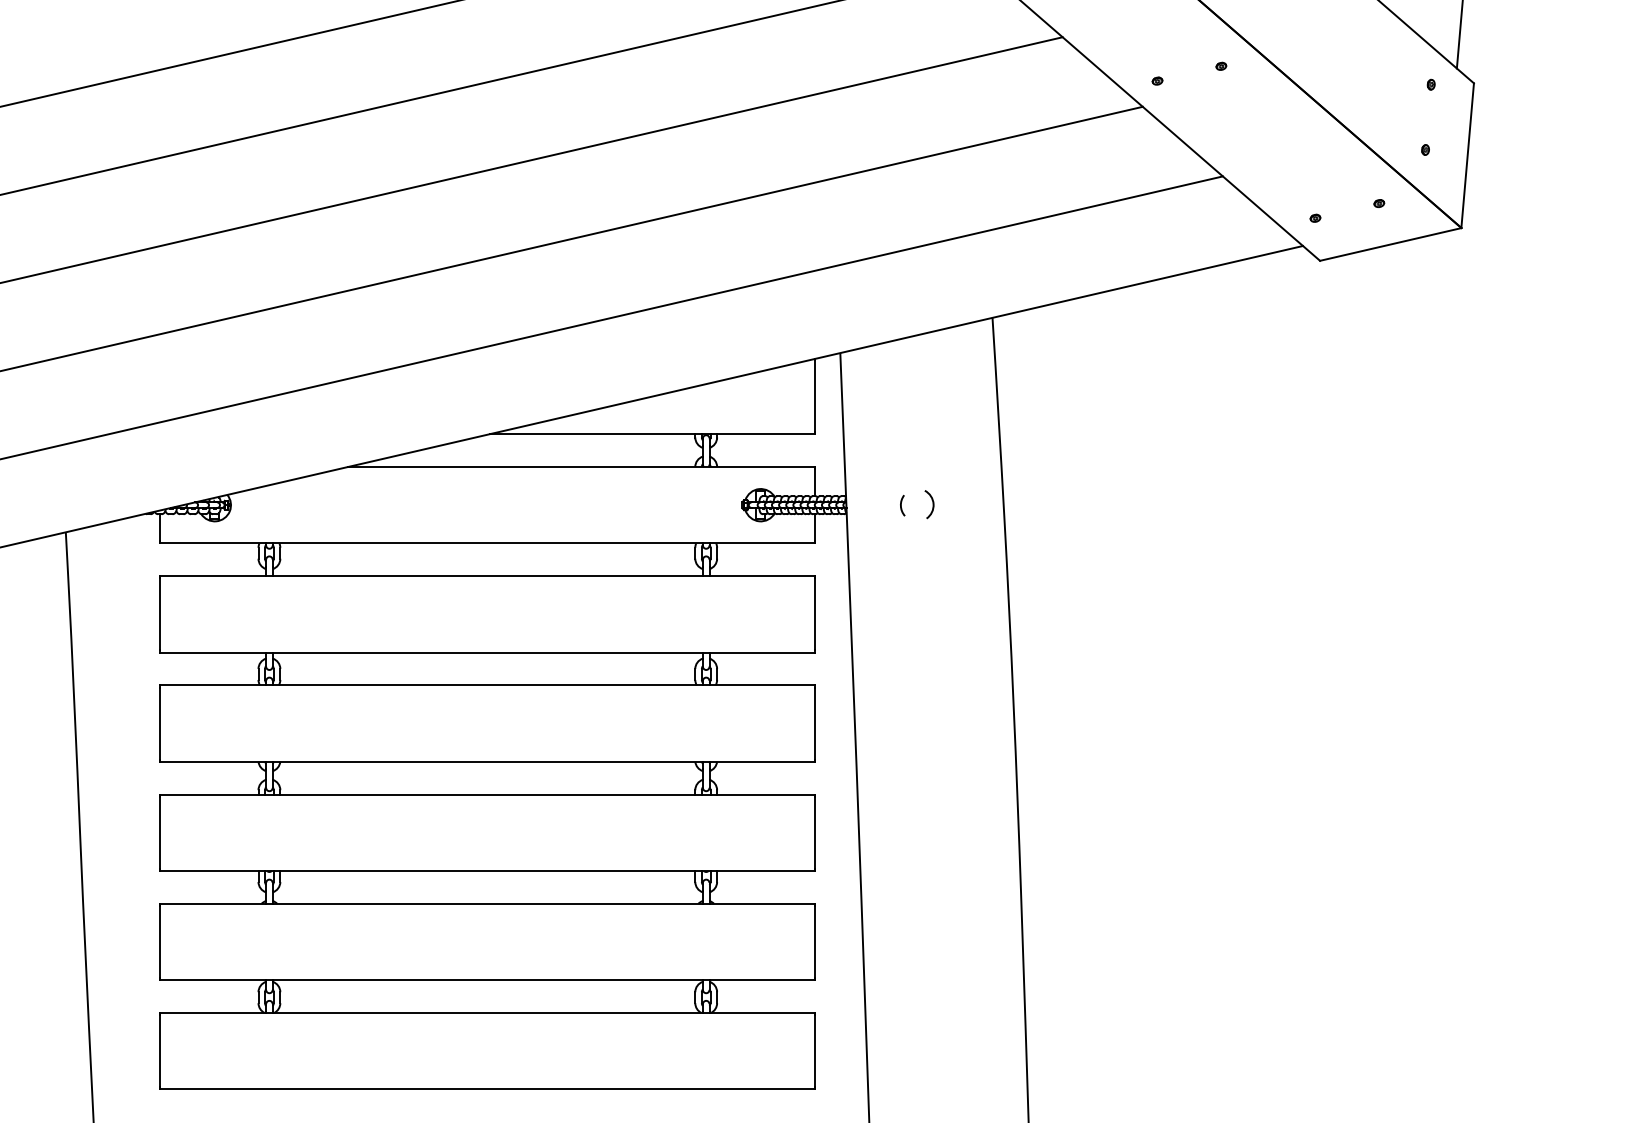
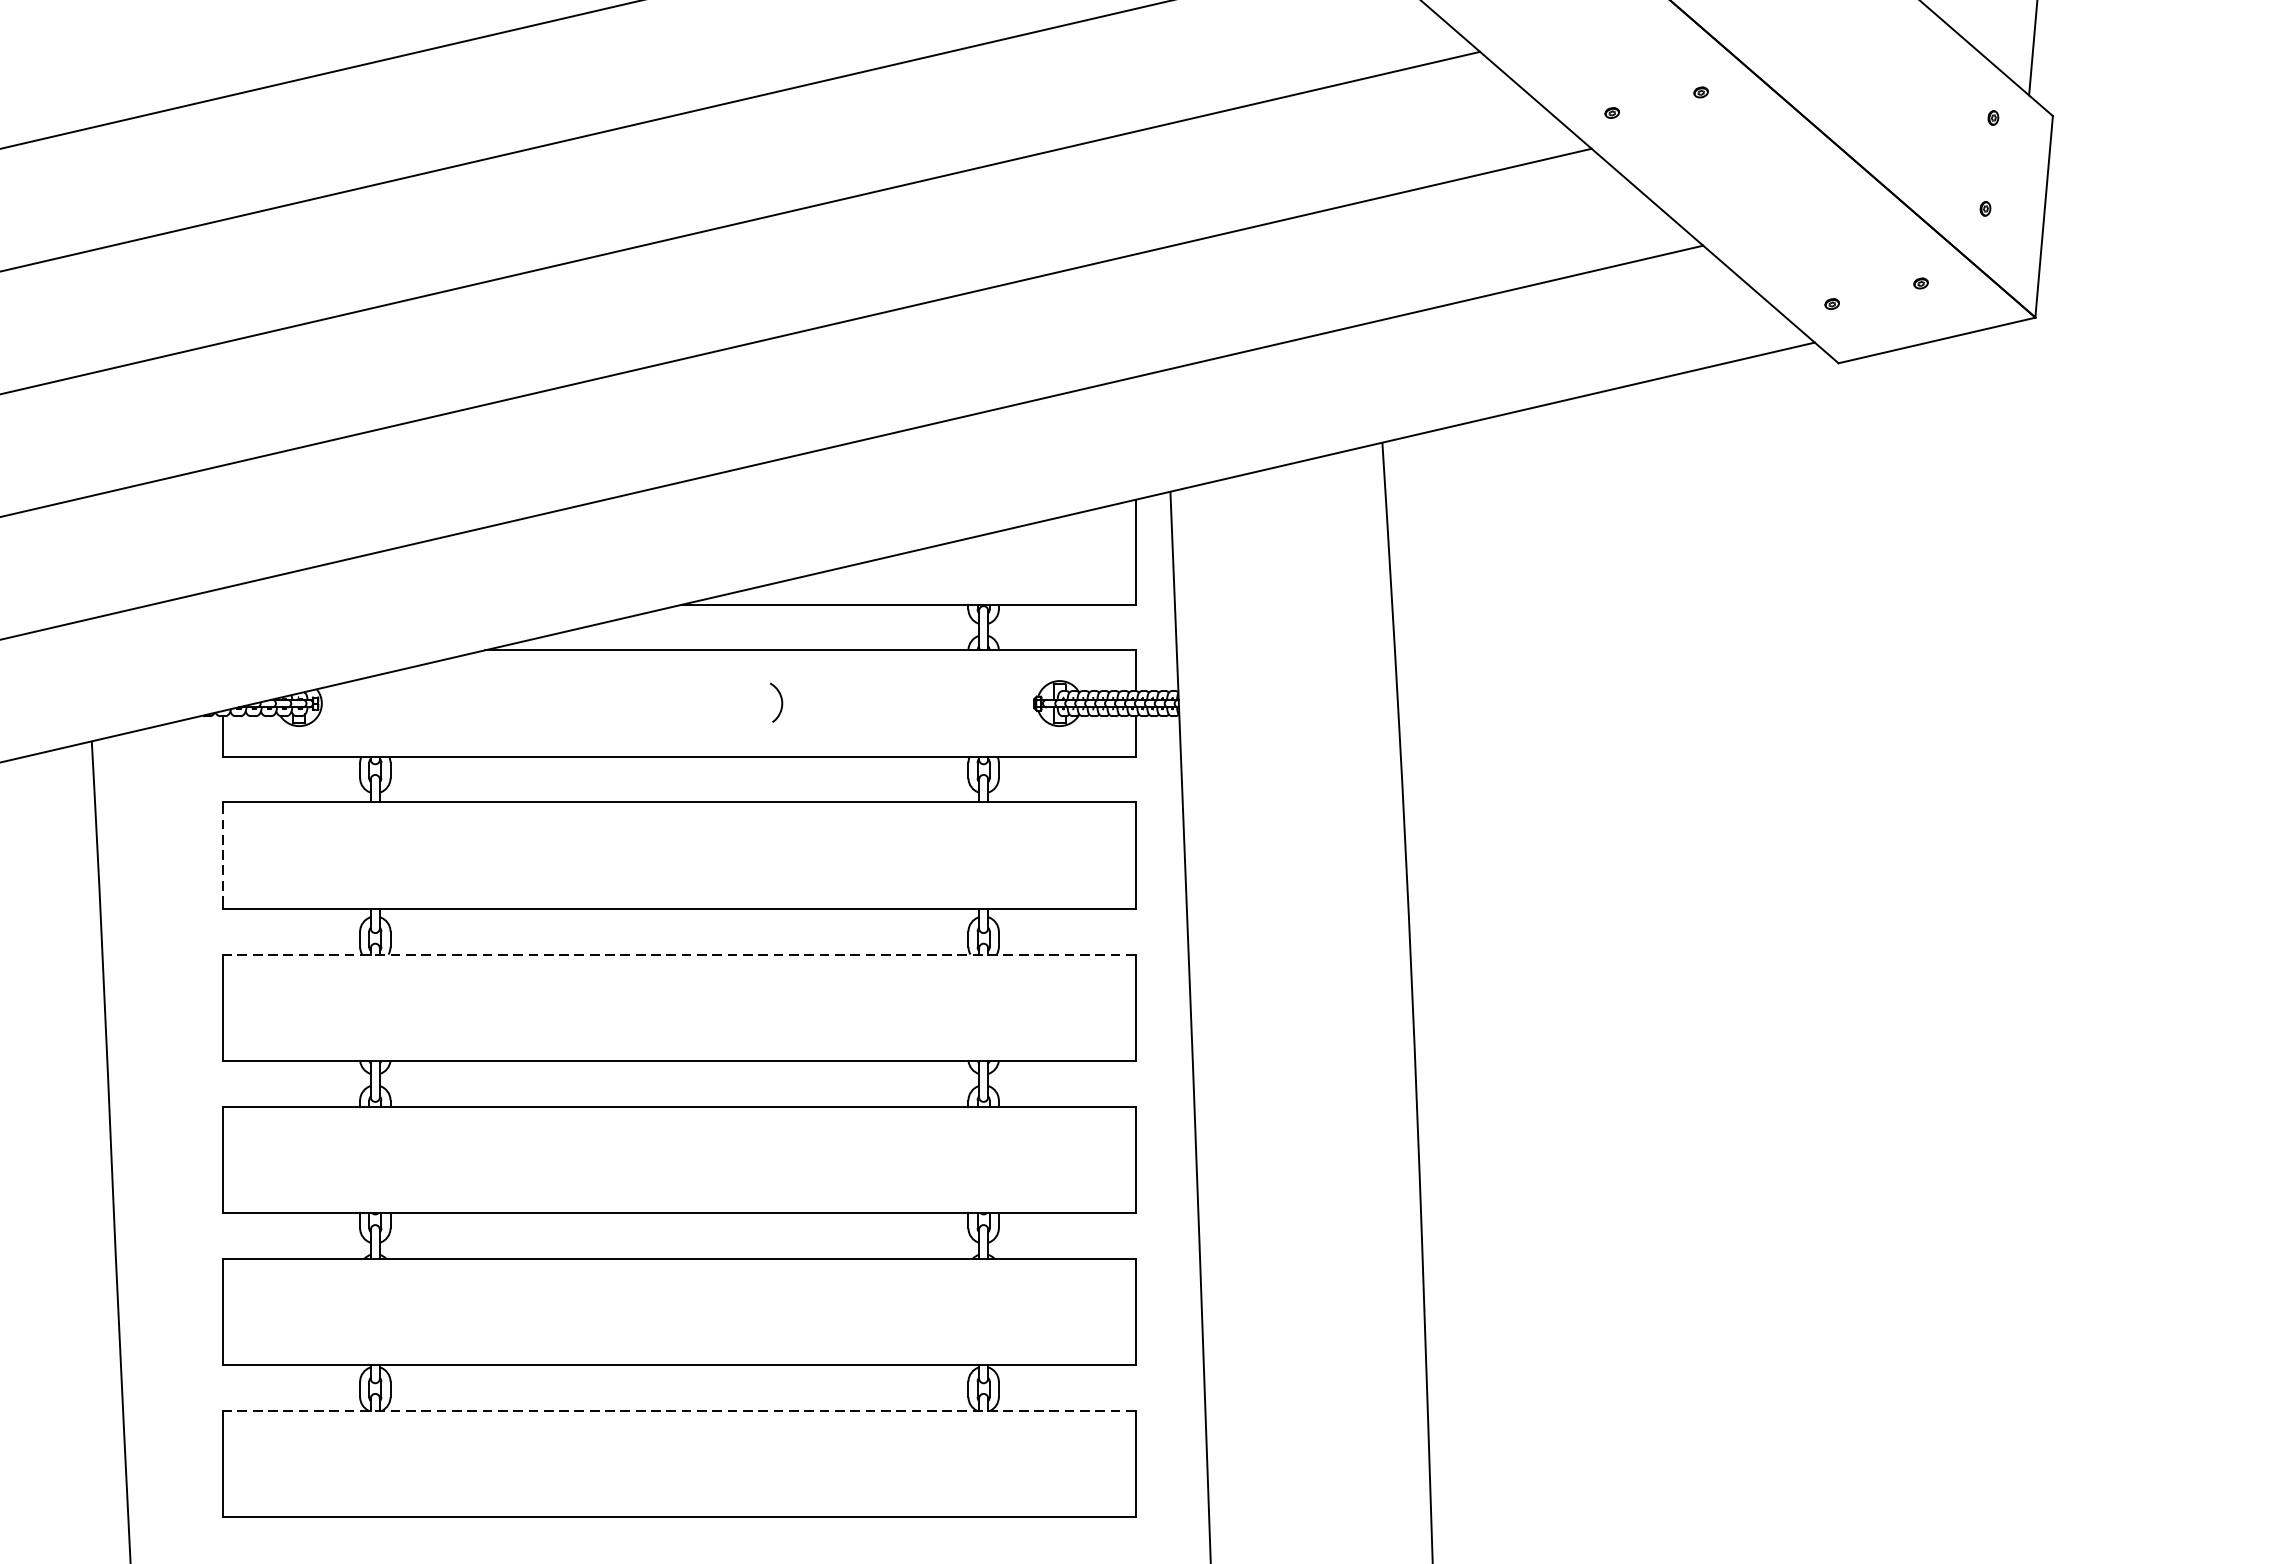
arc: (932, 504) -> (780, 702), moved
arc: (901, 505) -> (1255, 704), removed
line: (160, 613) -> (223, 854), solid -> dashed
line: (487, 685) -> (679, 954), solid -> dashed
line: (487, 1012) -> (679, 1410), solid -> dashed

